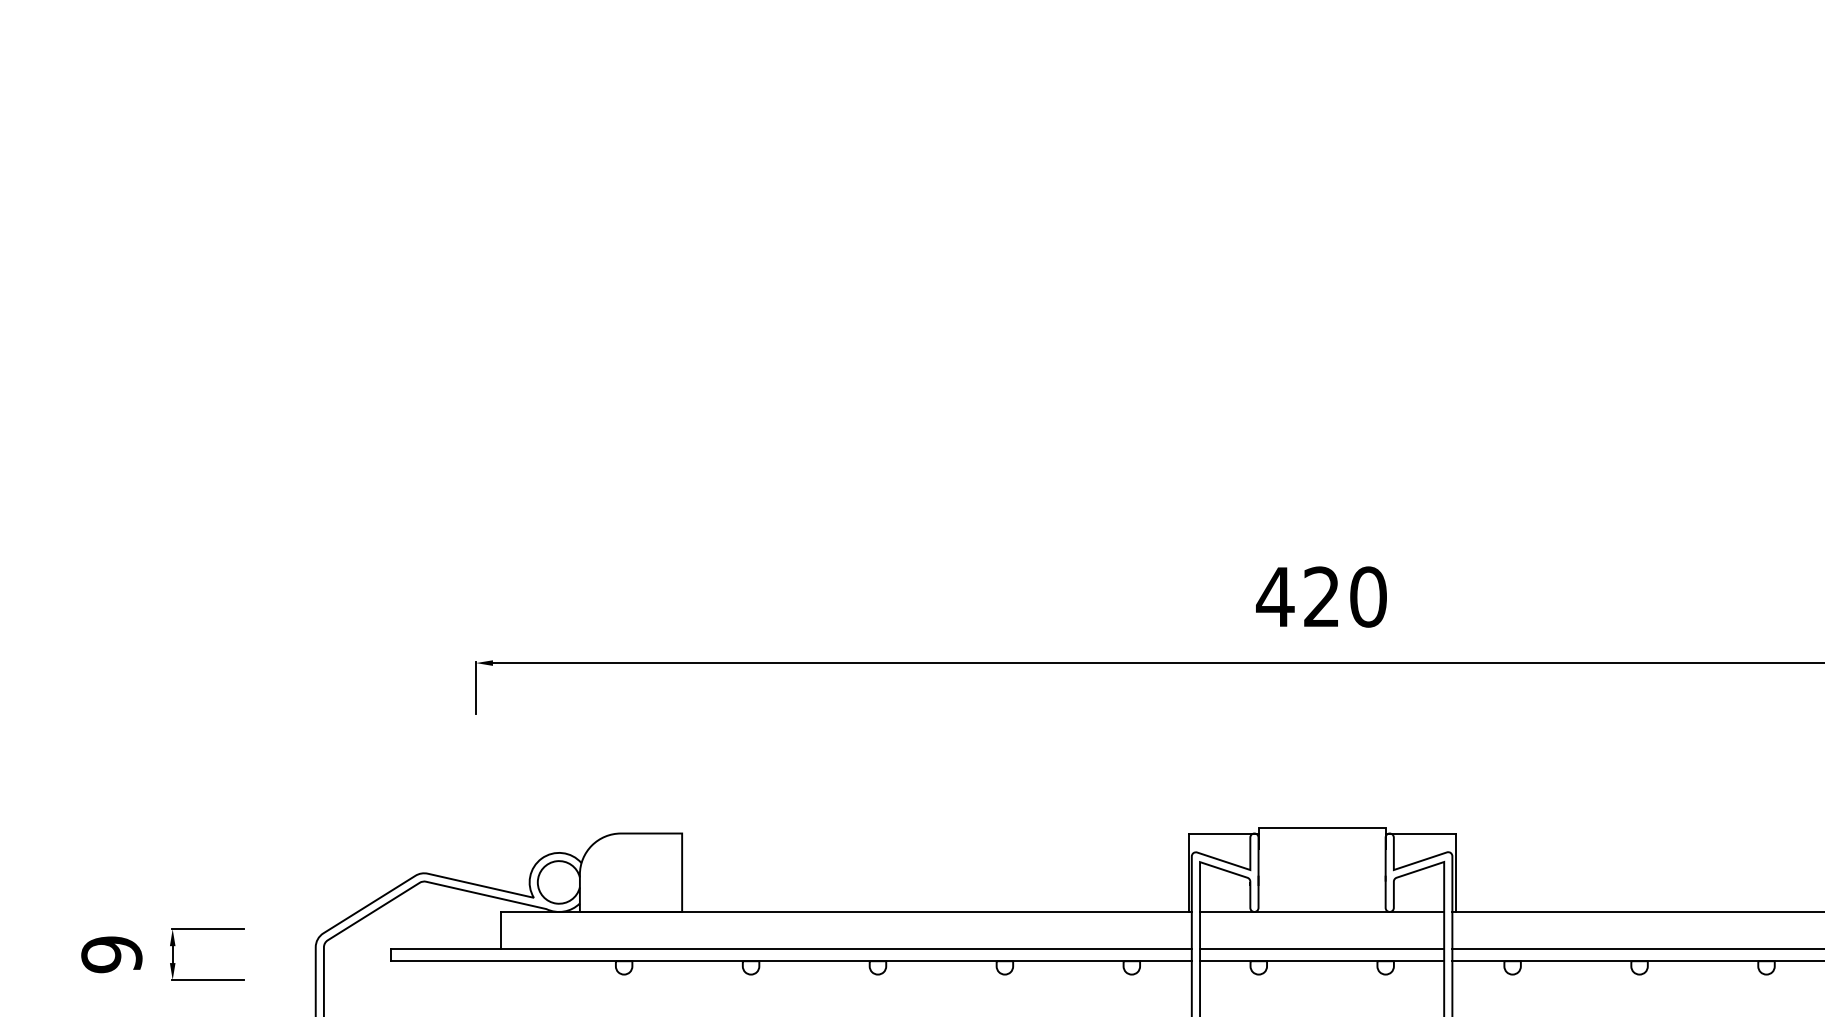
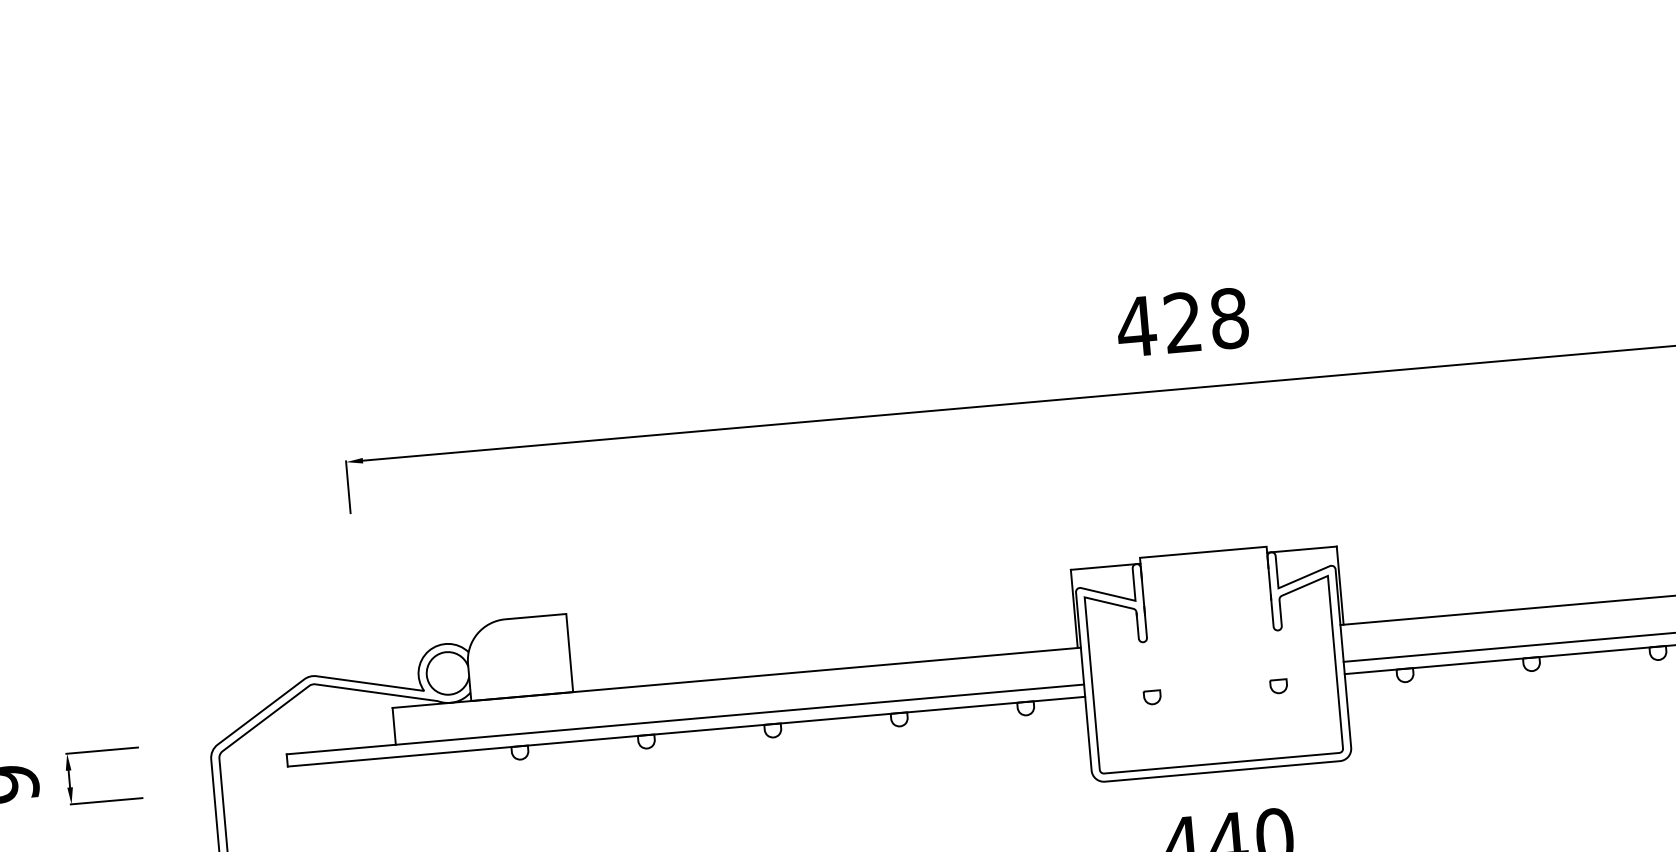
text: (1368, 596) -> (1229, 318), 420 -> 428
line: (1322, 911) -> (1211, 635), removed
line: (1322, 948) -> (1214, 672), removed
line: (1322, 961) -> (1215, 685), removed

